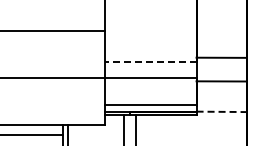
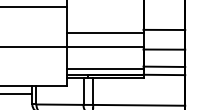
line: (150, 61) -> (105, 33), dashed -> solid
line: (221, 101) -> (164, 66), added
line: (222, 111) -> (165, 74), dashed -> solid

